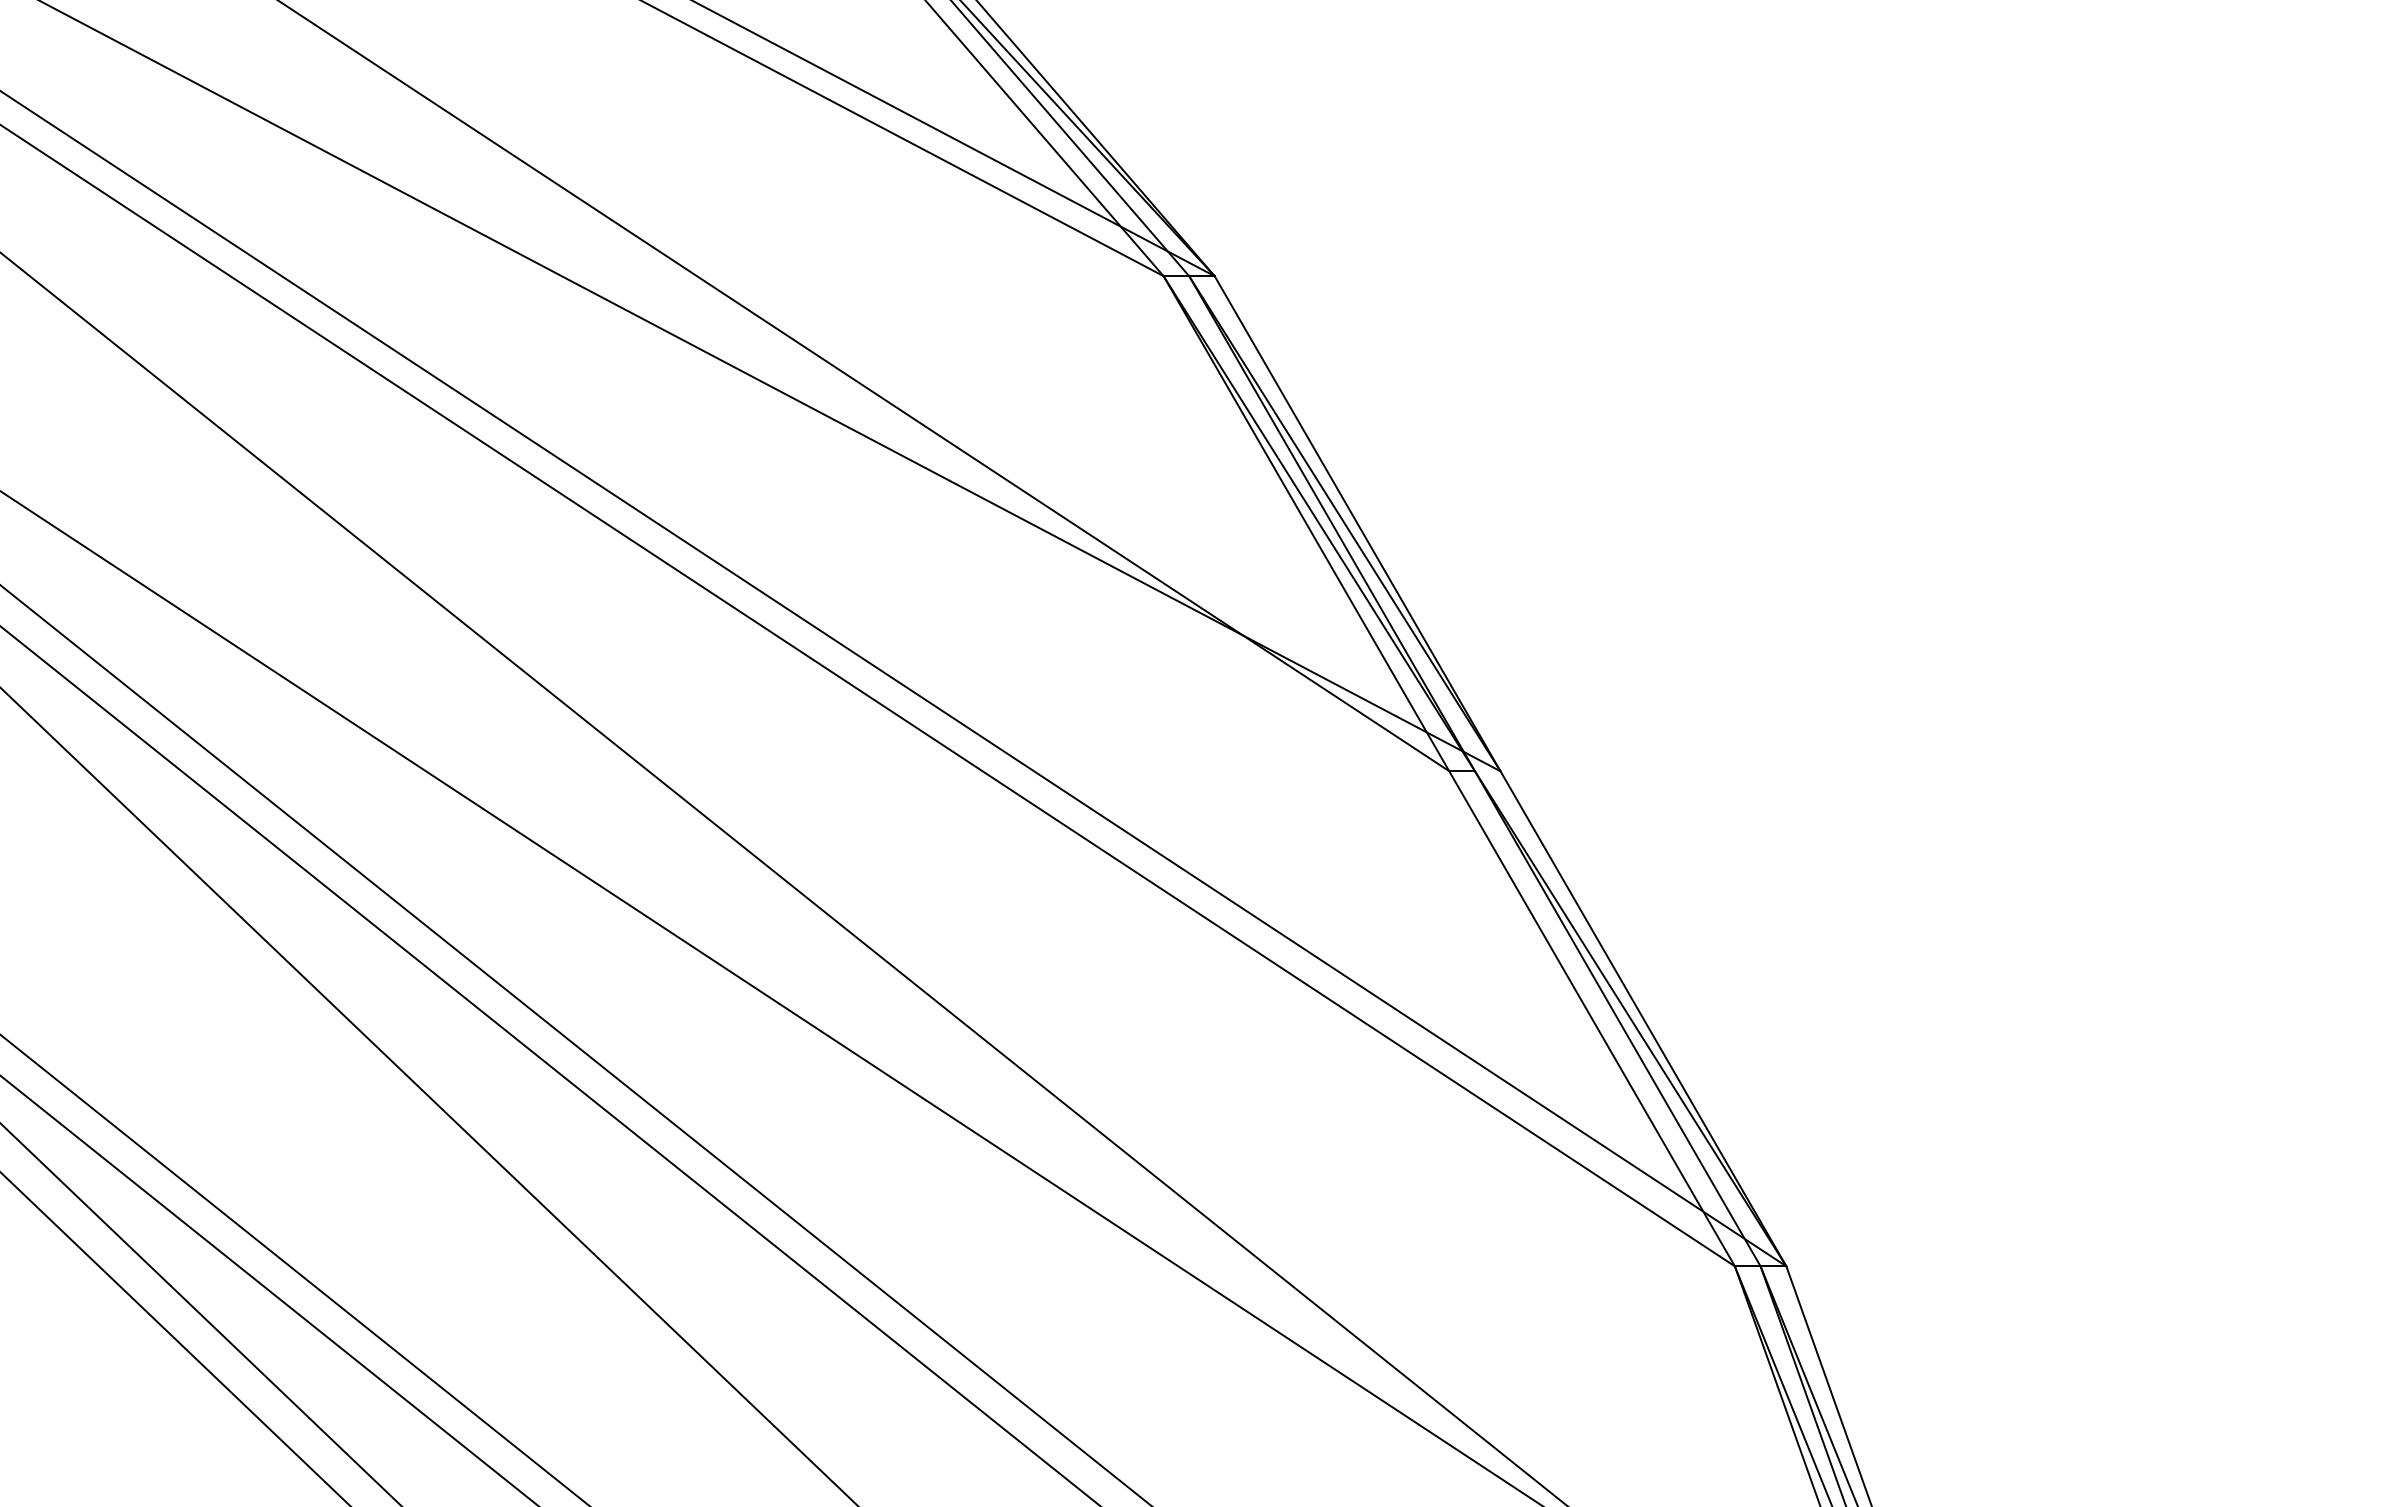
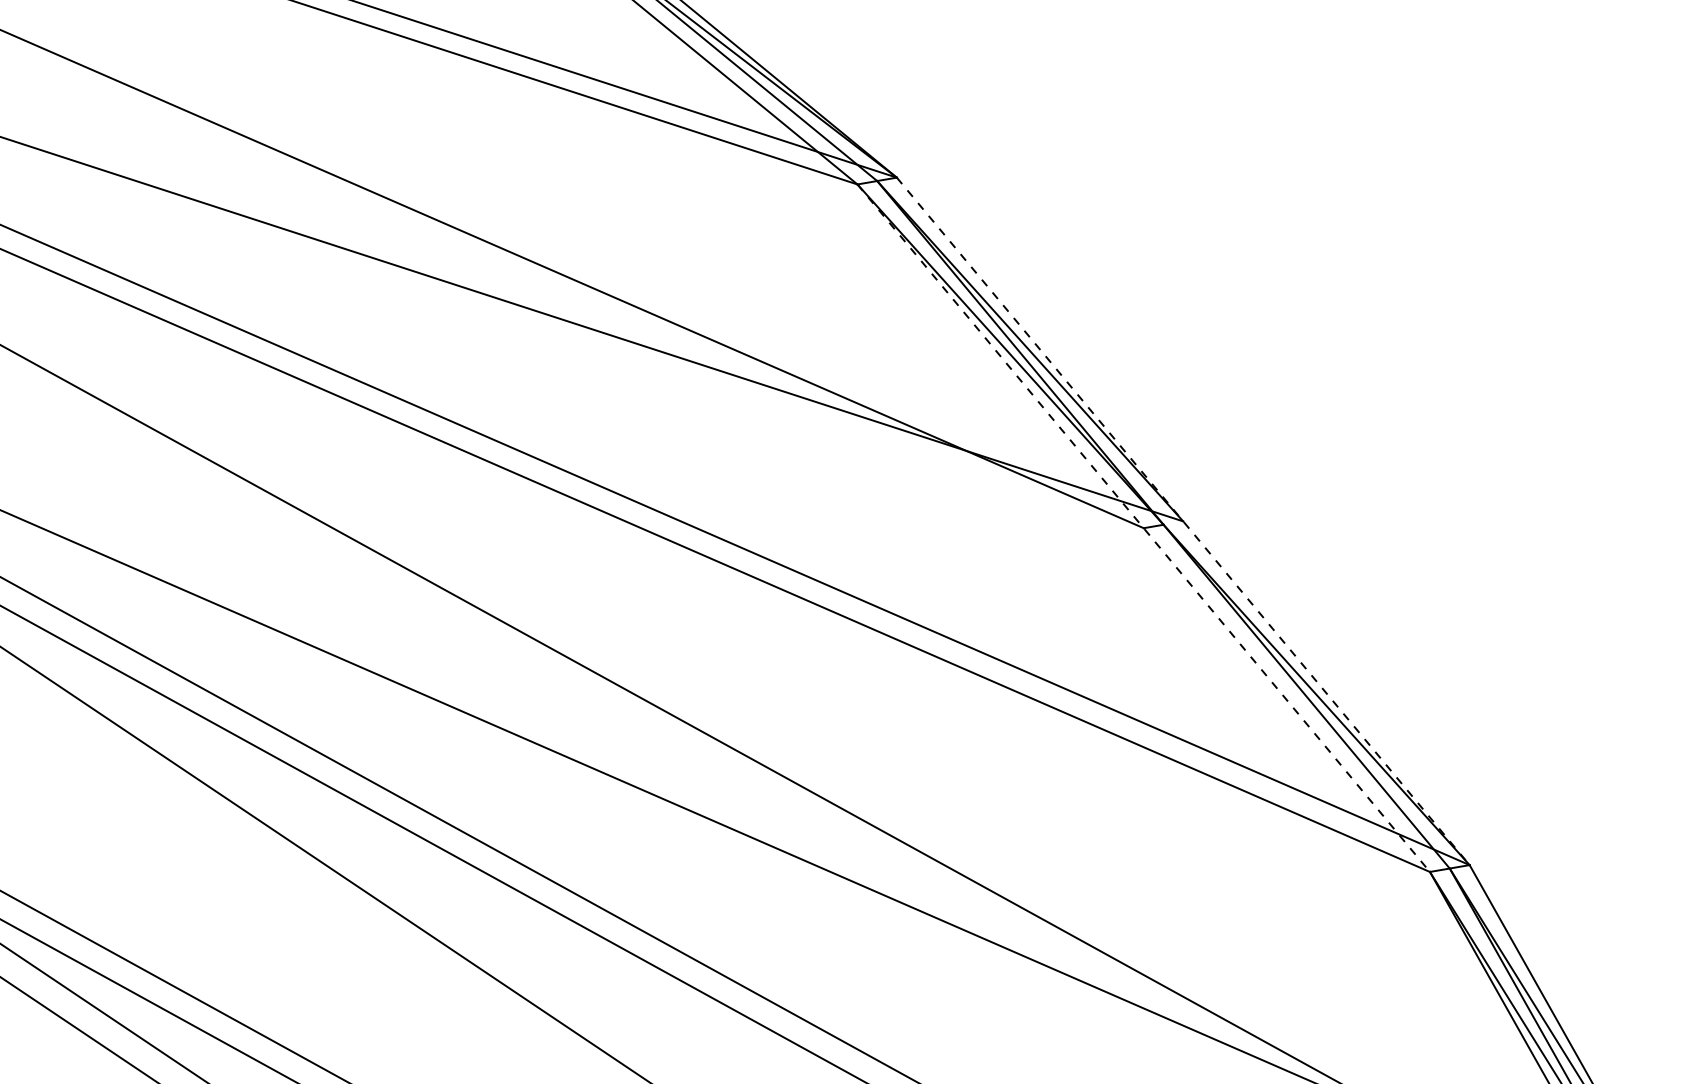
line: (1449, 771) -> (1143, 528), solid -> dashed
line: (1500, 771) -> (1183, 521), solid -> dashed

